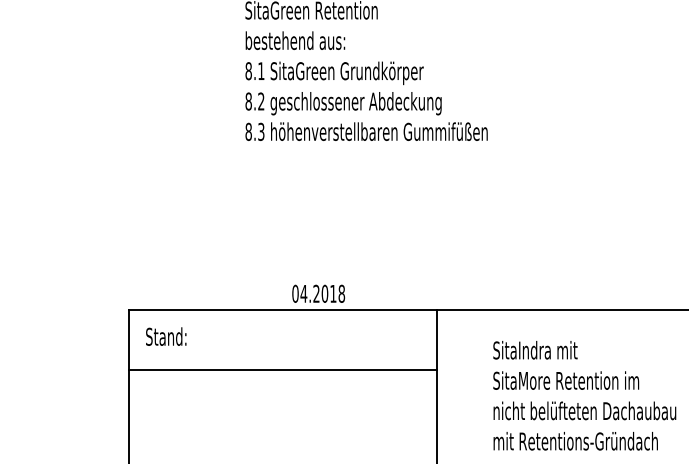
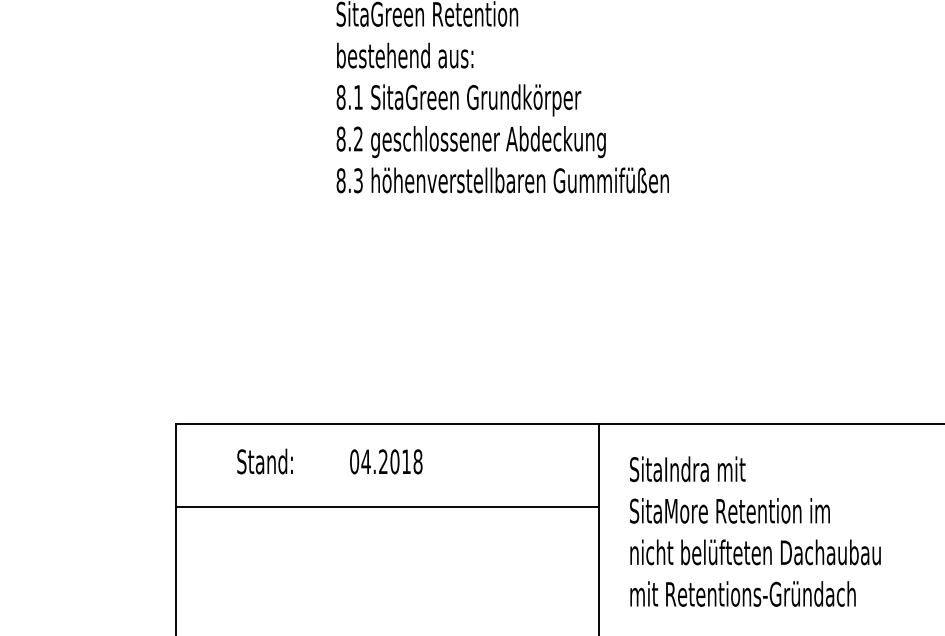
text: (318, 293) -> (386, 461), moved
text: (166, 336) -> (265, 461), moved
text: (584, 395) -> (755, 531), moved

